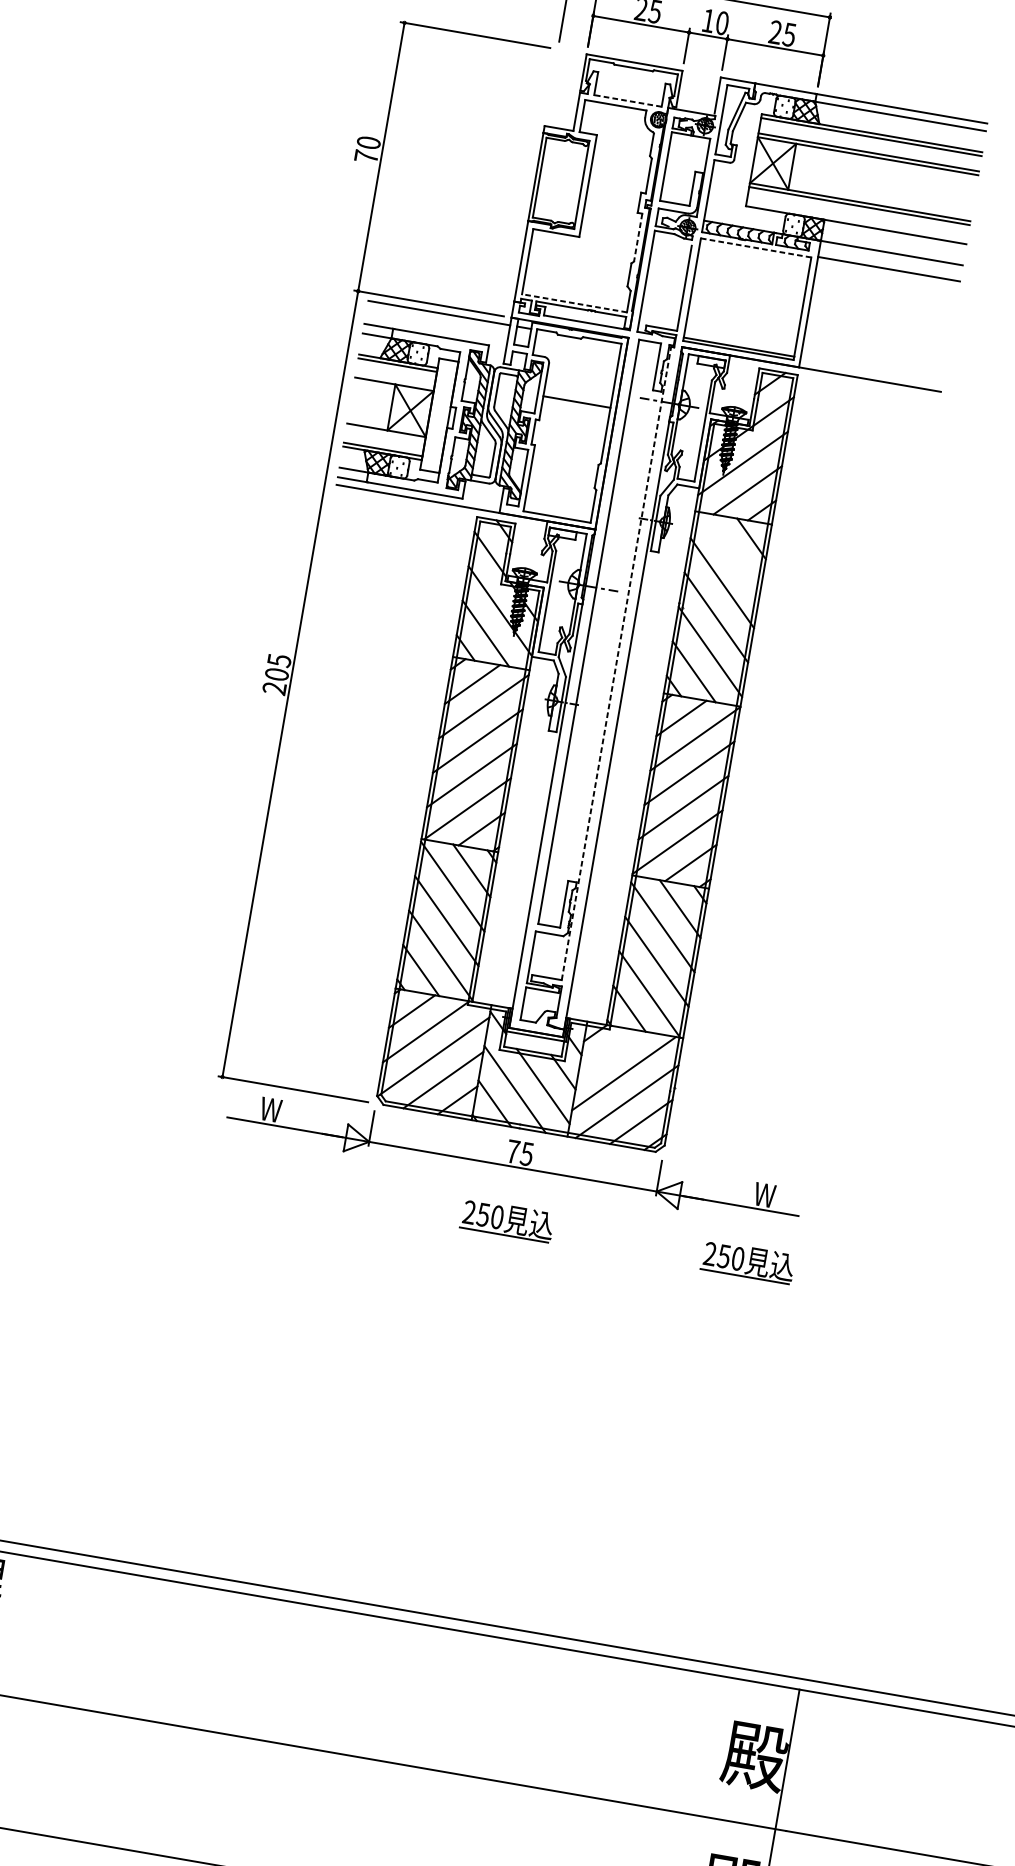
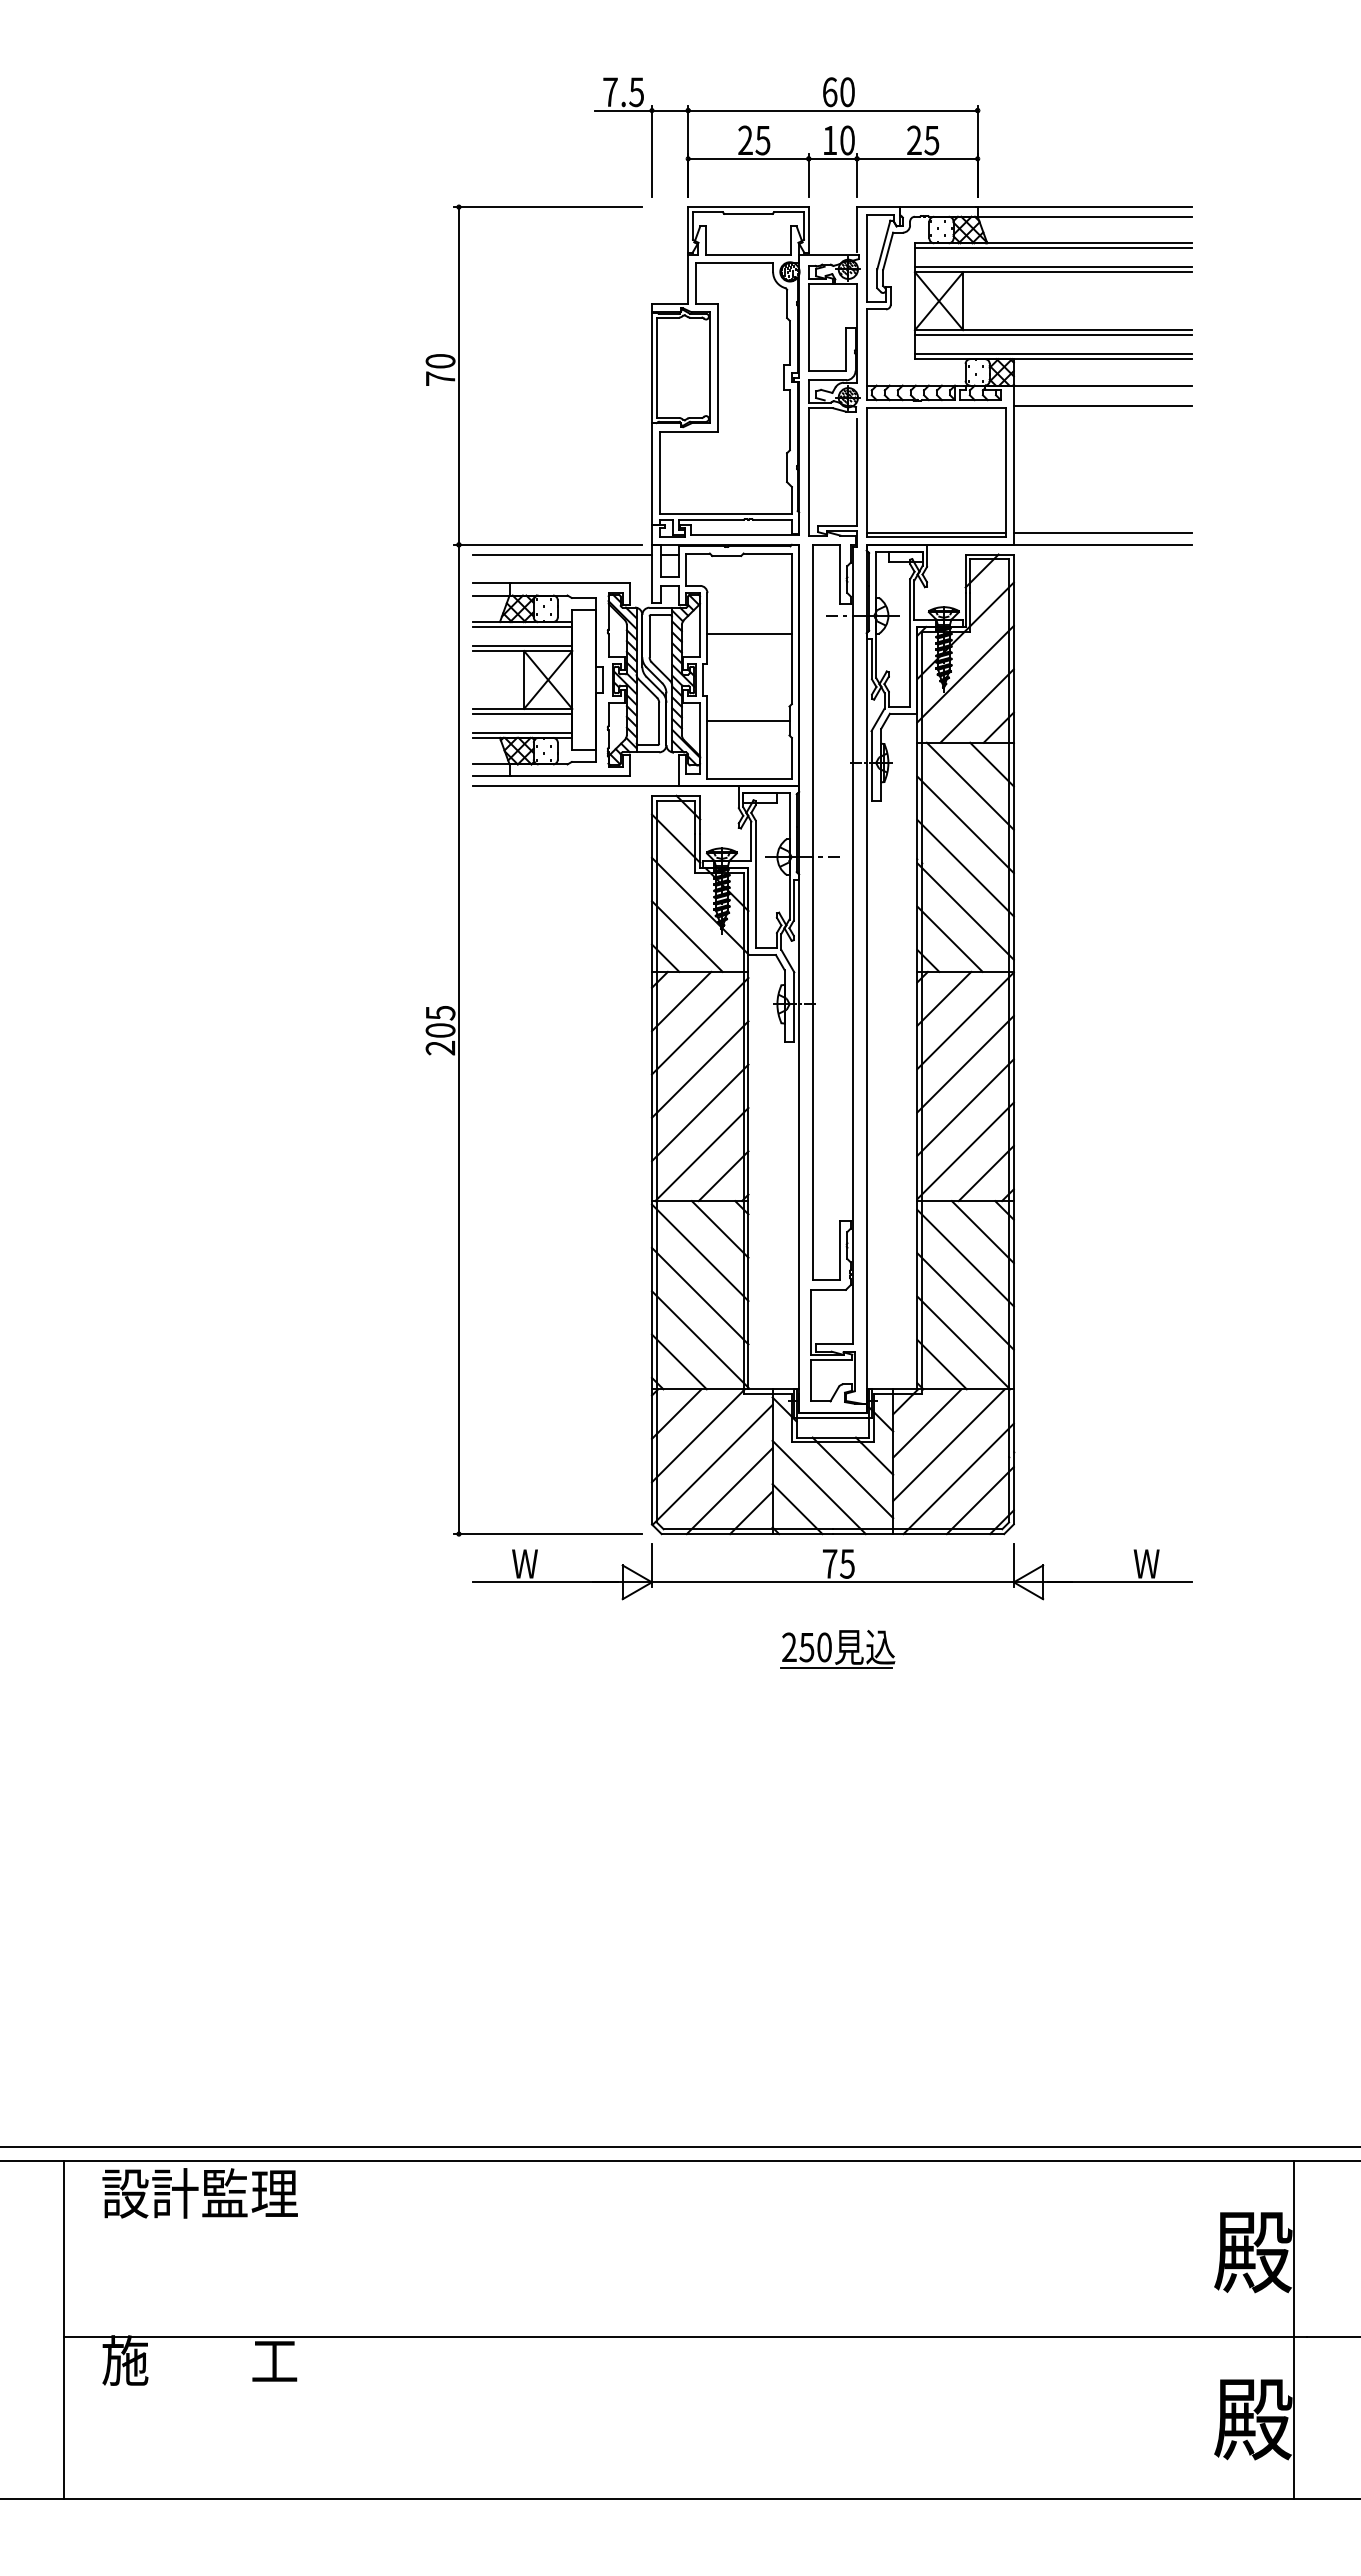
line: (627, 100) -> (747, 255), dashed -> solid
line: (856, 221) -> (1053, 354), added
line: (637, 237) -> (789, 420), dashed -> solid
line: (755, 247) -> (935, 407), dashed -> solid
line: (574, 303) -> (725, 514), dashed -> solid
line: (871, 369) -> (1102, 532), added
line: (394, 380) -> (522, 646), added
line: (385, 433) -> (522, 713), added
line: (564, 471) -> (748, 721), added
line: (730, 552) -> (969, 785), added
line: (616, 663) -> (853, 945), dashed -> solid
line: (609, 1053) -> (927, 1423), added
part: (748, 1262) -> (1140, 1649), removed

